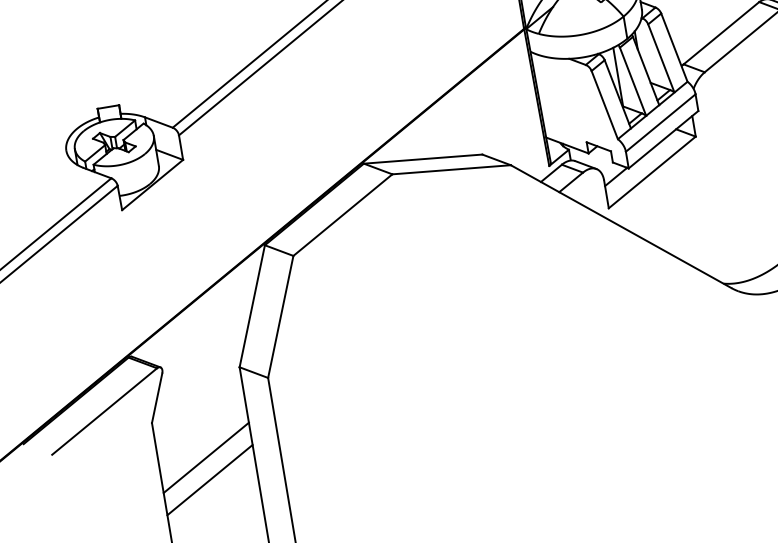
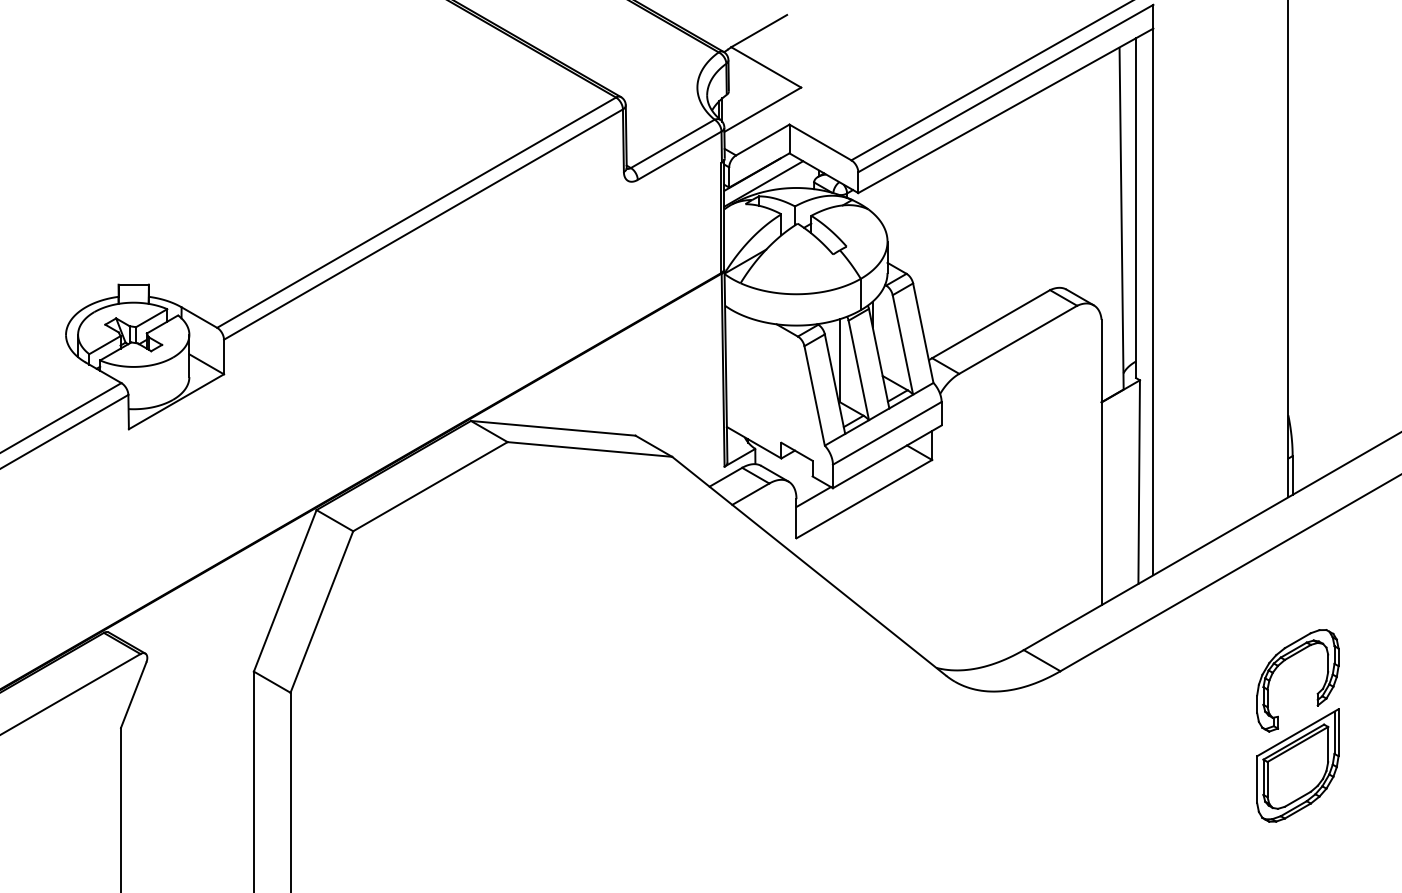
line: (205, 457) -> (186, 787), removed
line: (209, 480) -> (186, 819), removed

